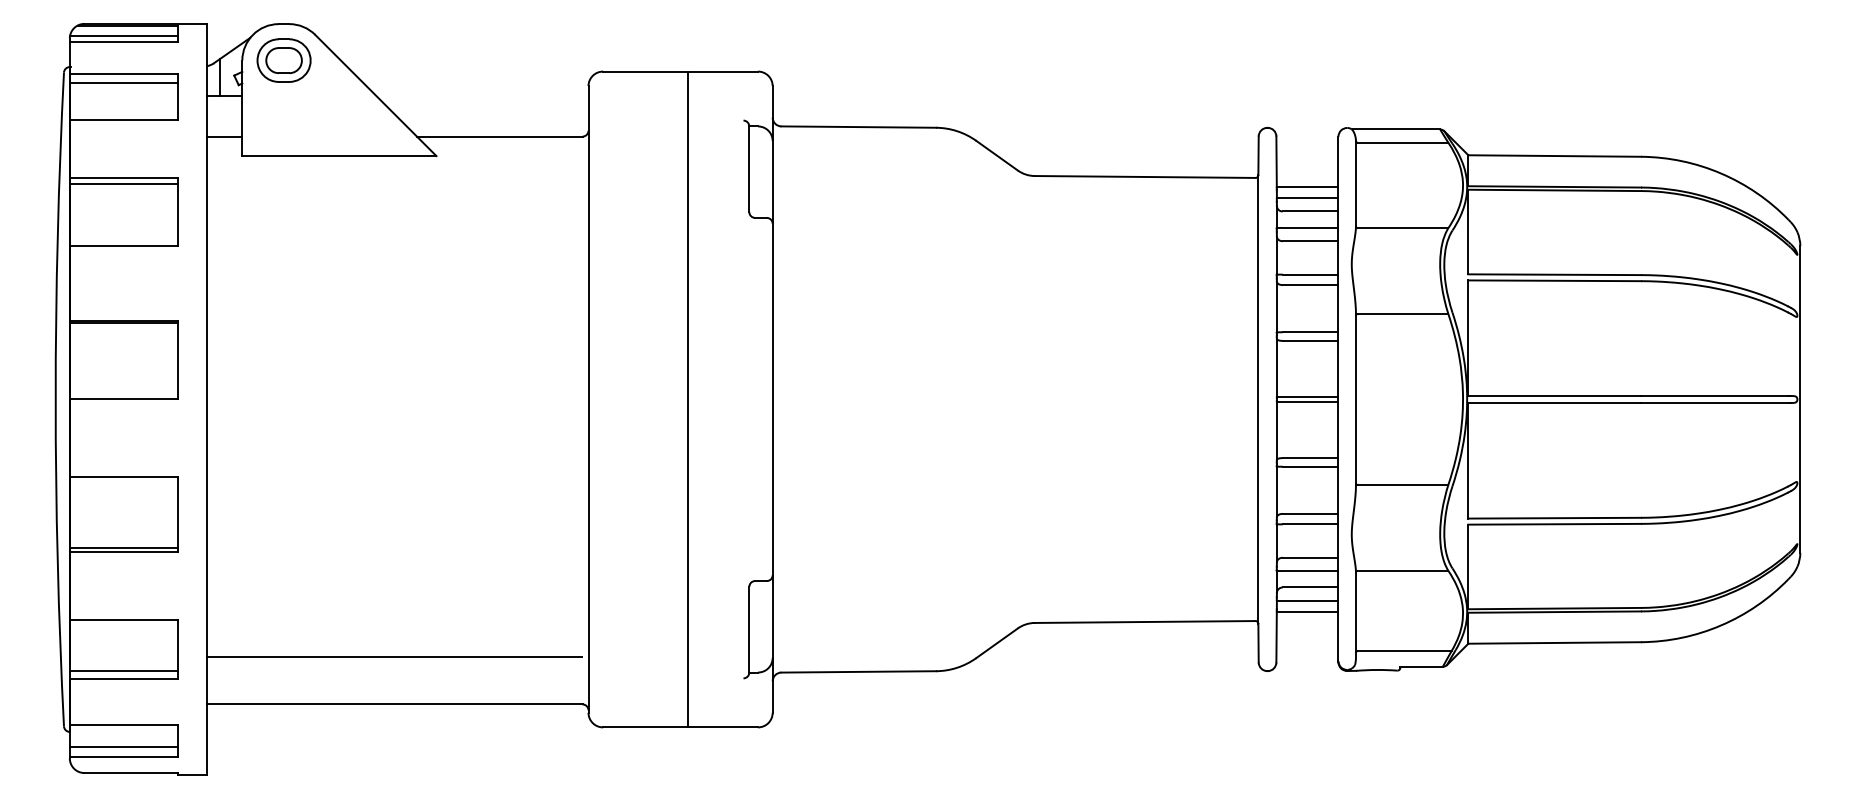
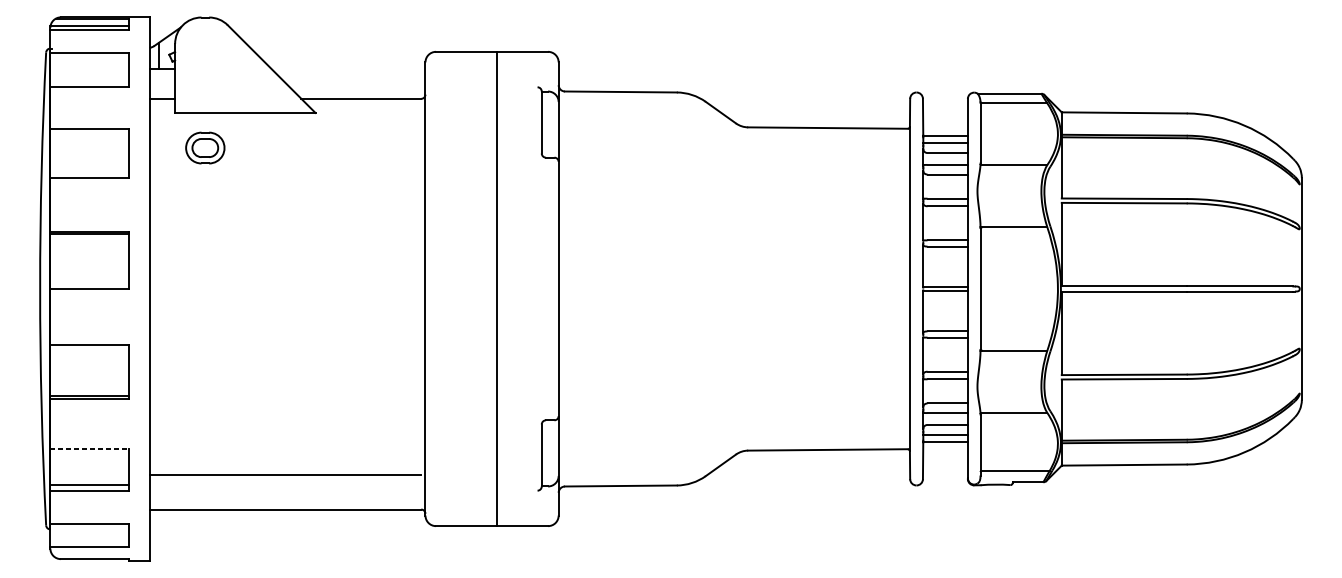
part: (283, 60) -> (204, 147), moved
line: (123, 82) -> (89, 59), removed
line: (123, 184) -> (89, 133), removed
line: (124, 620) -> (89, 448), solid -> dashed
line: (123, 746) -> (89, 539), removed

